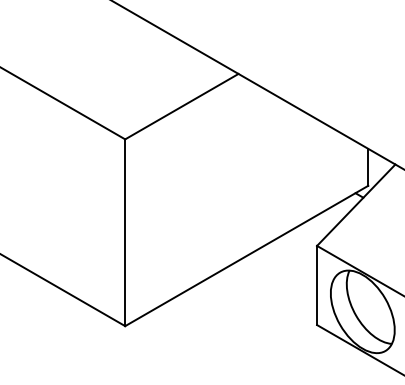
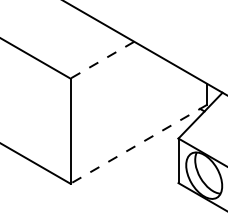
line: (182, 107) -> (102, 60), solid -> dashed
line: (246, 256) -> (138, 144), solid -> dashed

